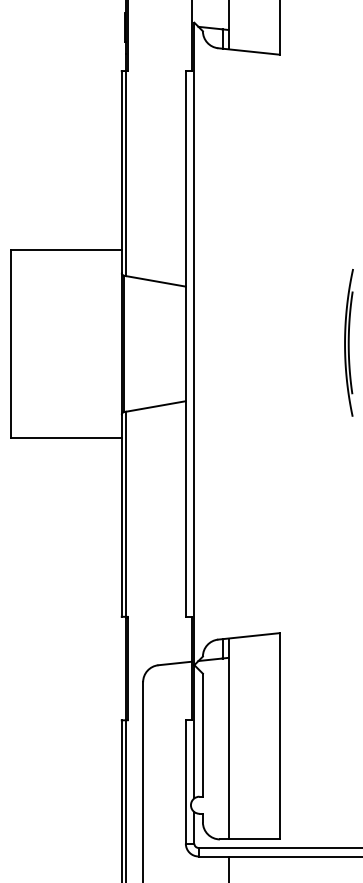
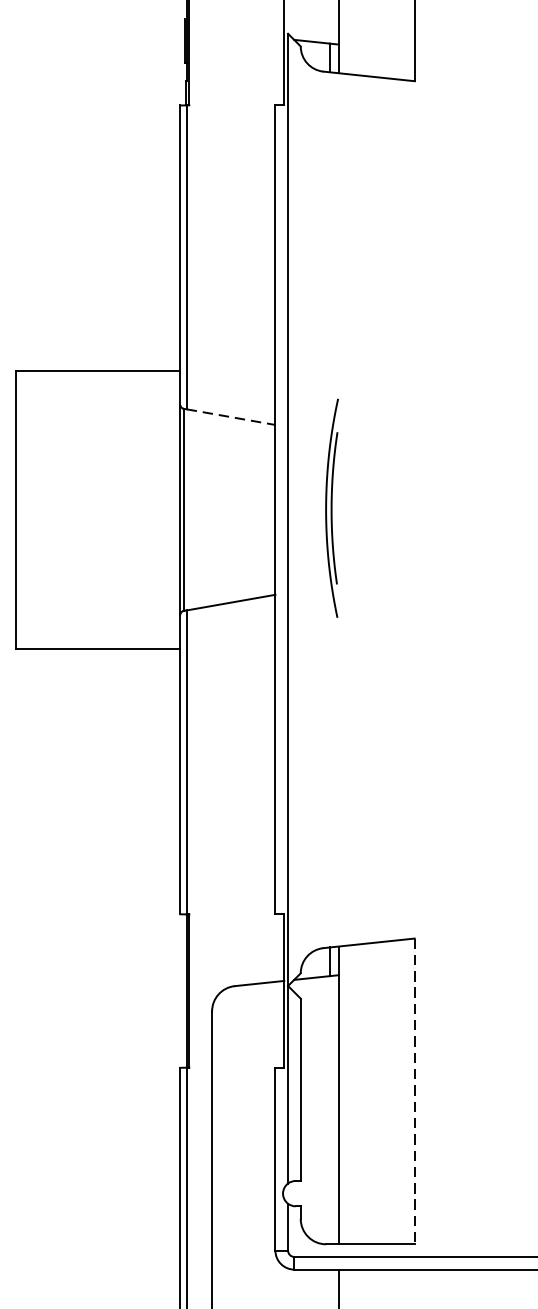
line: (156, 281) -> (231, 417), solid -> dashed
part: (348, 342) -> (331, 507), moved
line: (279, 736) -> (414, 1091), solid -> dashed

